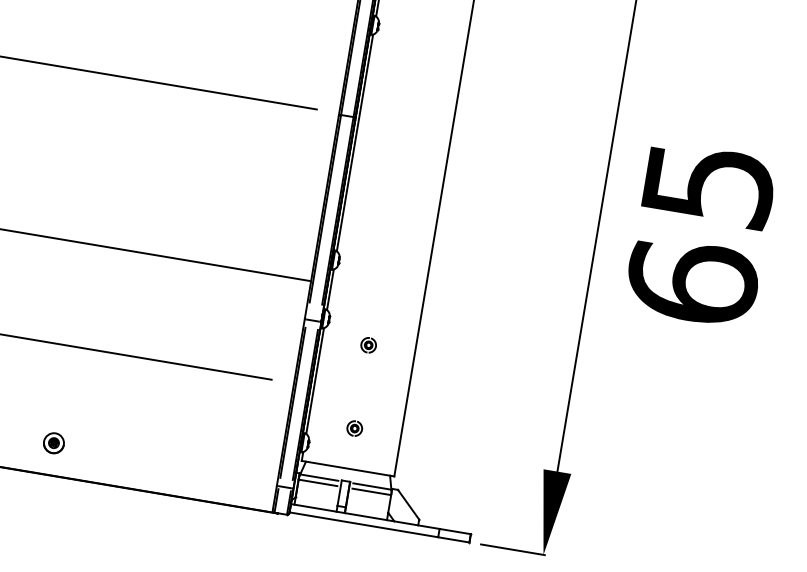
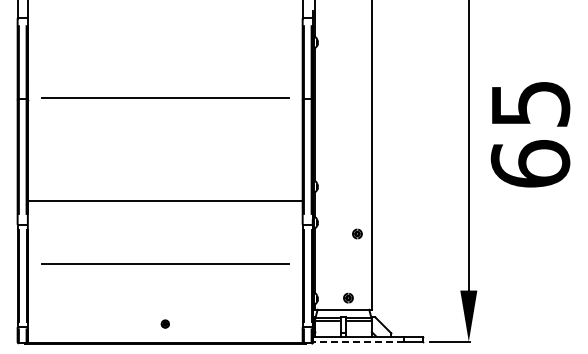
part: (368, 344) -> (357, 233), moved
part: (355, 427) -> (348, 297), moved
part: (54, 442) -> (165, 323), size x0.6
line: (363, 524) -> (358, 341), solid -> dashed

